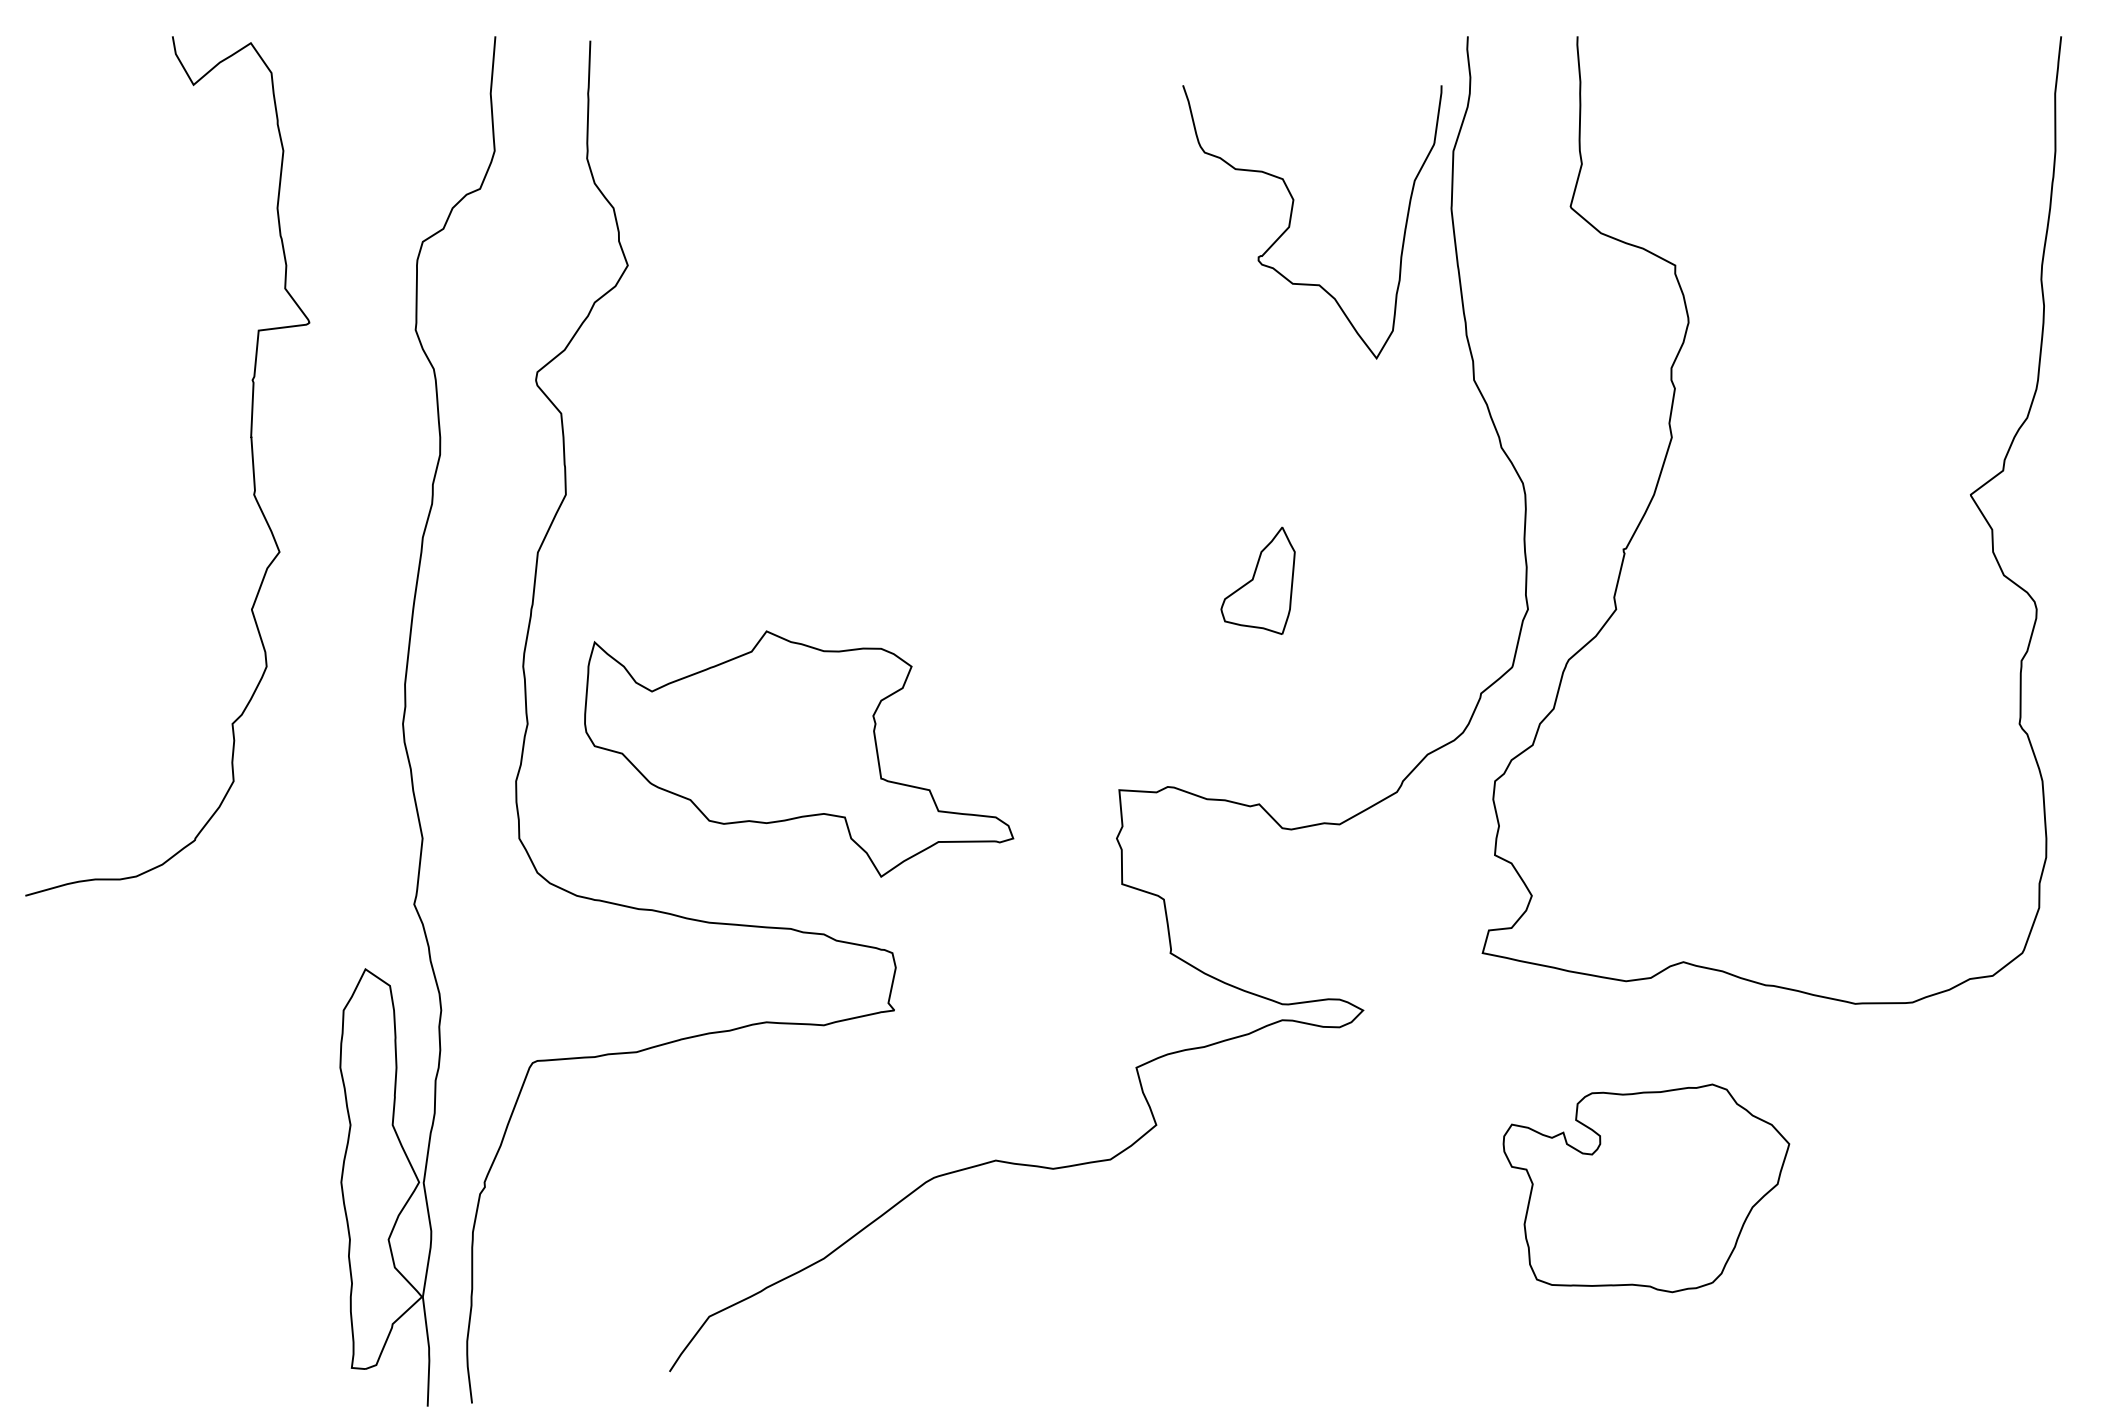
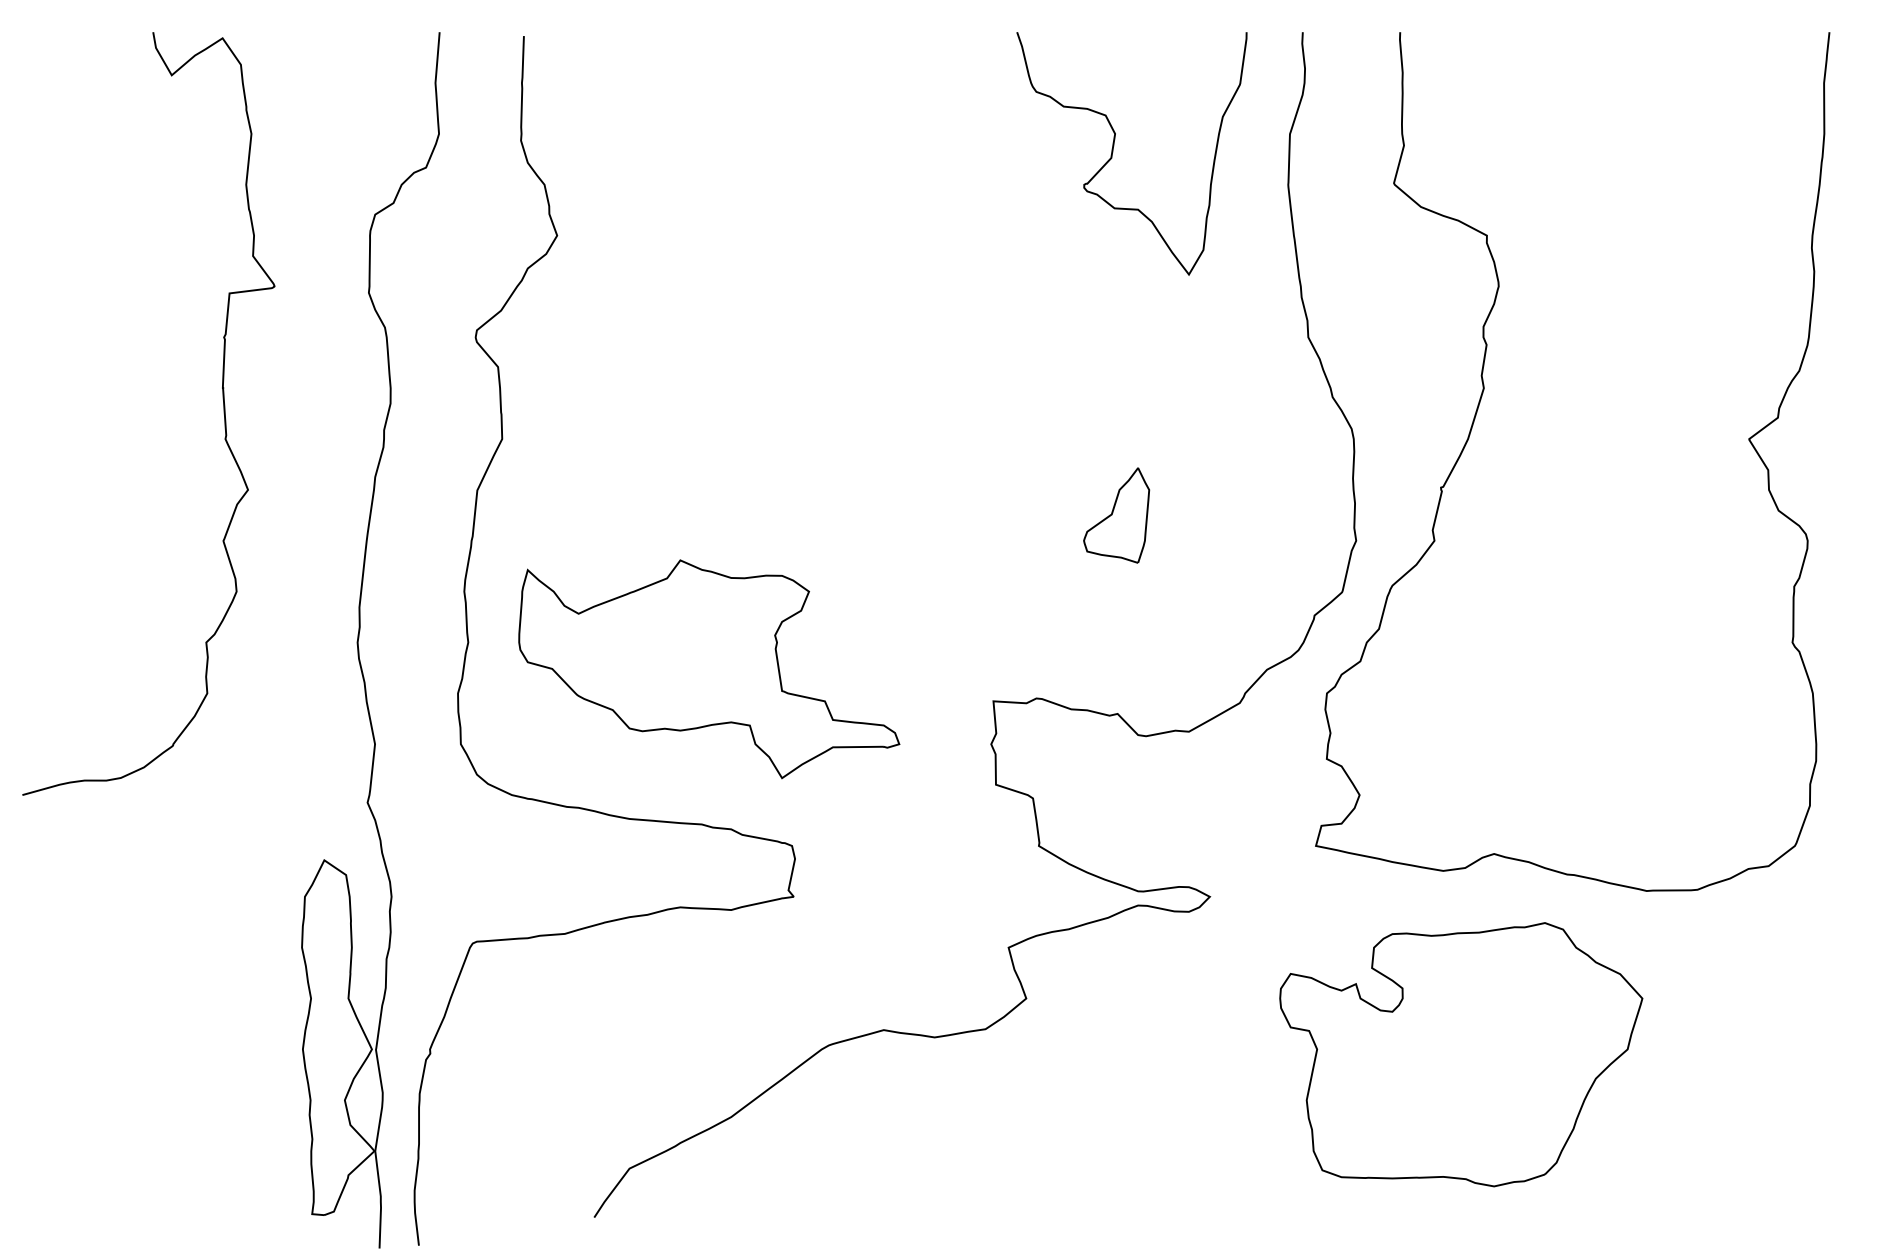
curve: (1291, 220) -> (1113, 152), moved
part: (1646, 1188) -> (1461, 1054), size x1.43

